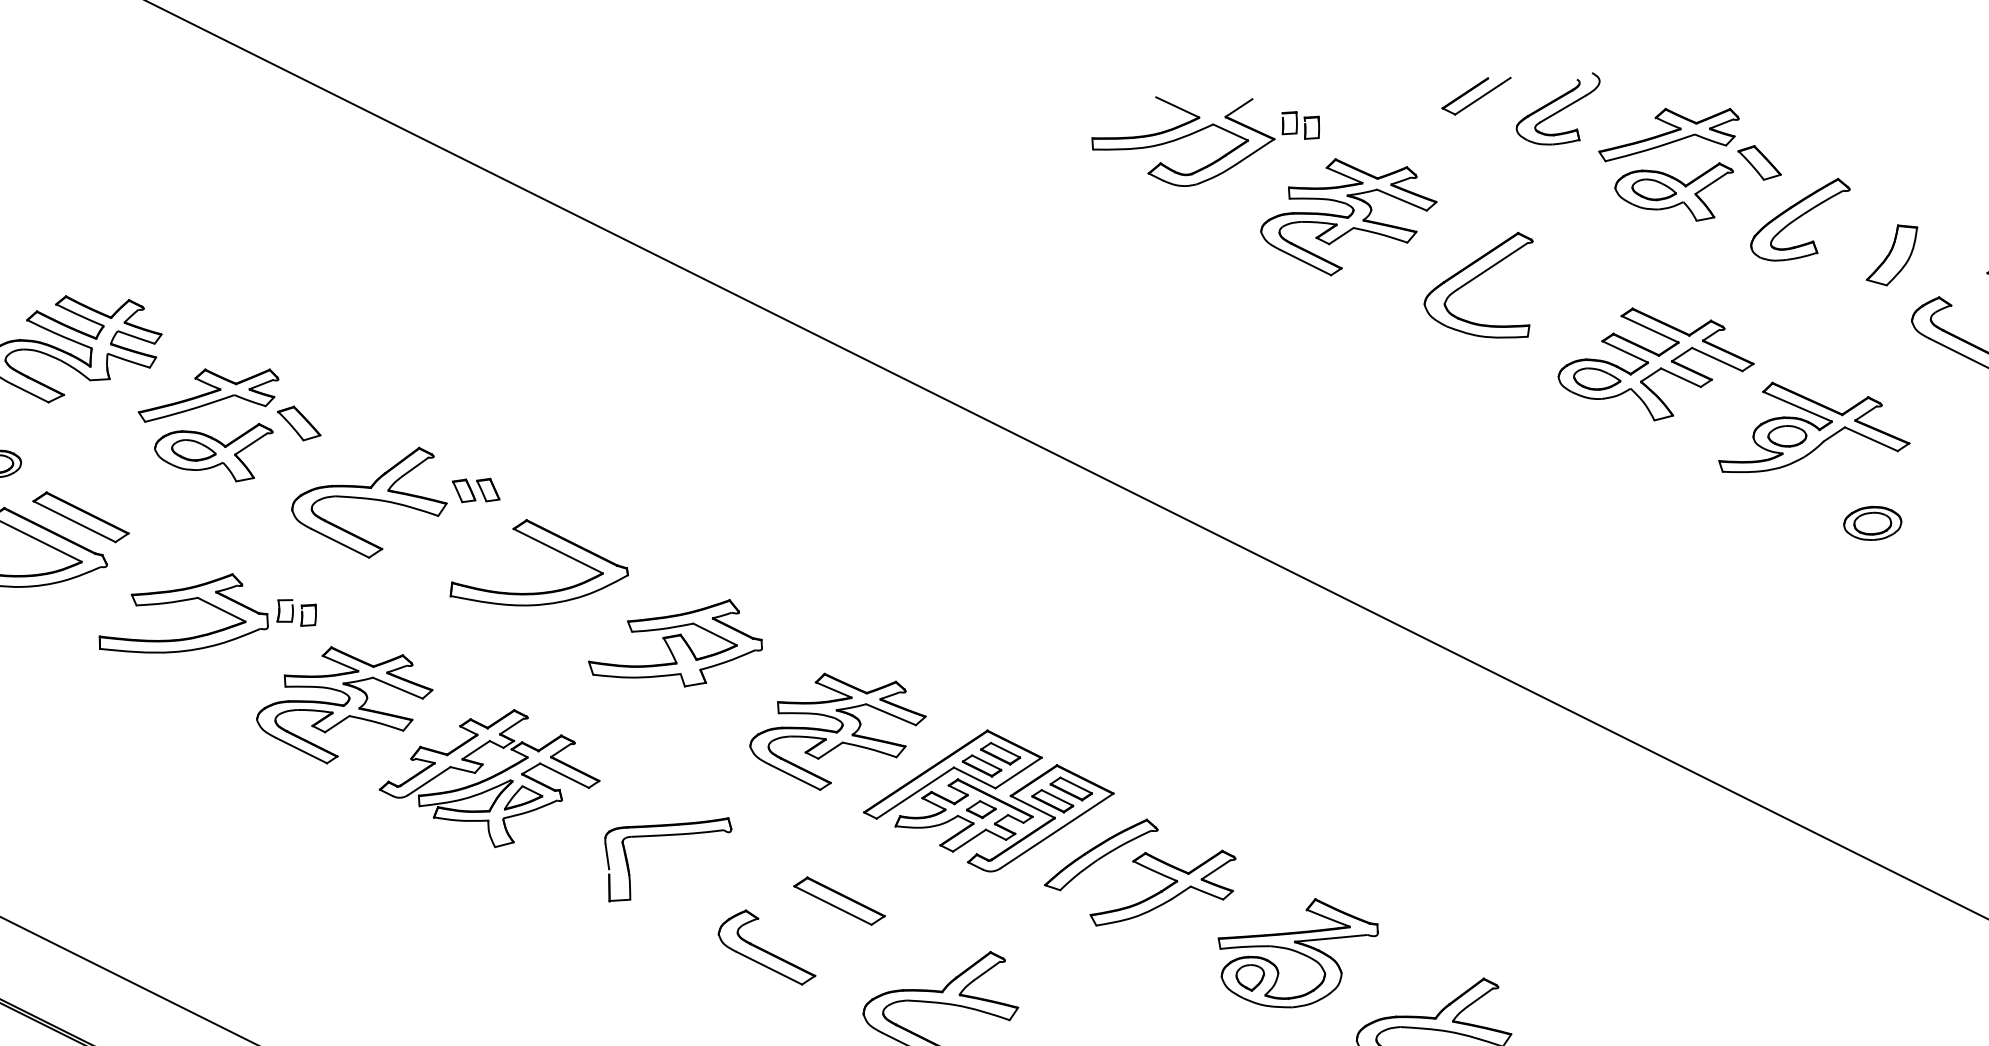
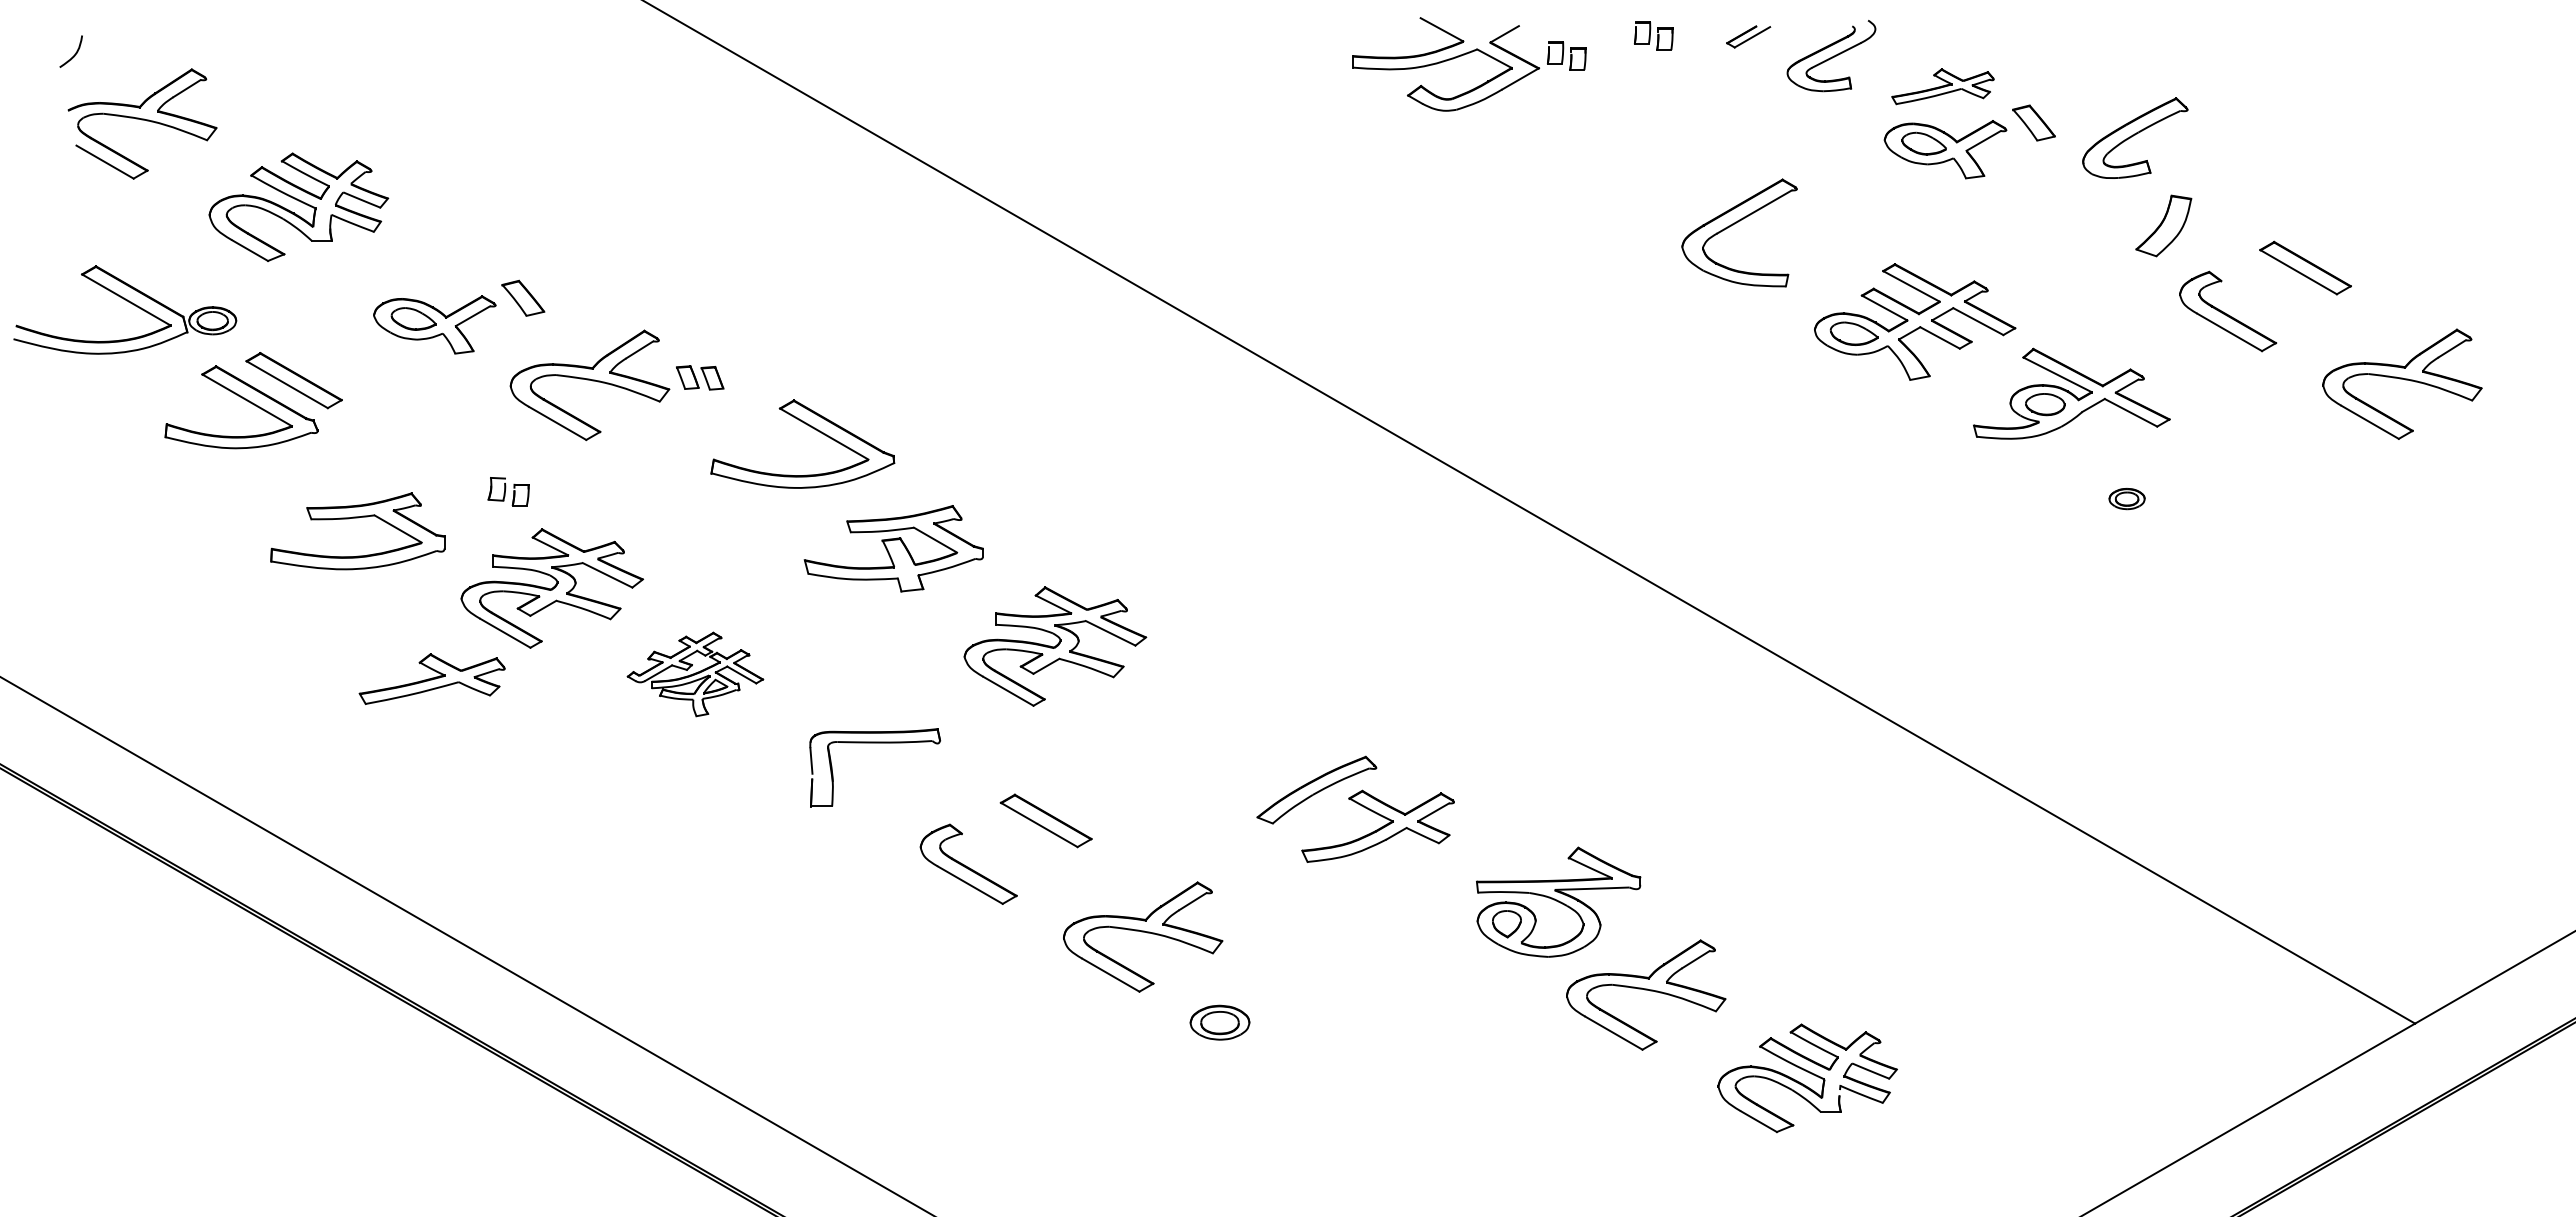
part: (1476, 95) -> (1748, 36), size x0.6
part: (1383, 100) -> (1653, 35), added
part: (1668, 132) -> (1942, 86), size x0.7
part: (1348, 215) -> (1609, 151), removed
part: (1800, 219) -> (2135, 137), moved
part: (207, 393) -> (431, 678), moved
part: (1872, 522) -> (2126, 498), size x0.6
part: (544, 545) -> (810, 427), moved
part: (181, 601) -> (357, 518), moved
part: (489, 779) -> (695, 674), size x0.6
part: (988, 800) -> (1204, 727), removed
part: (1299, 952) -> (1558, 901), moved

